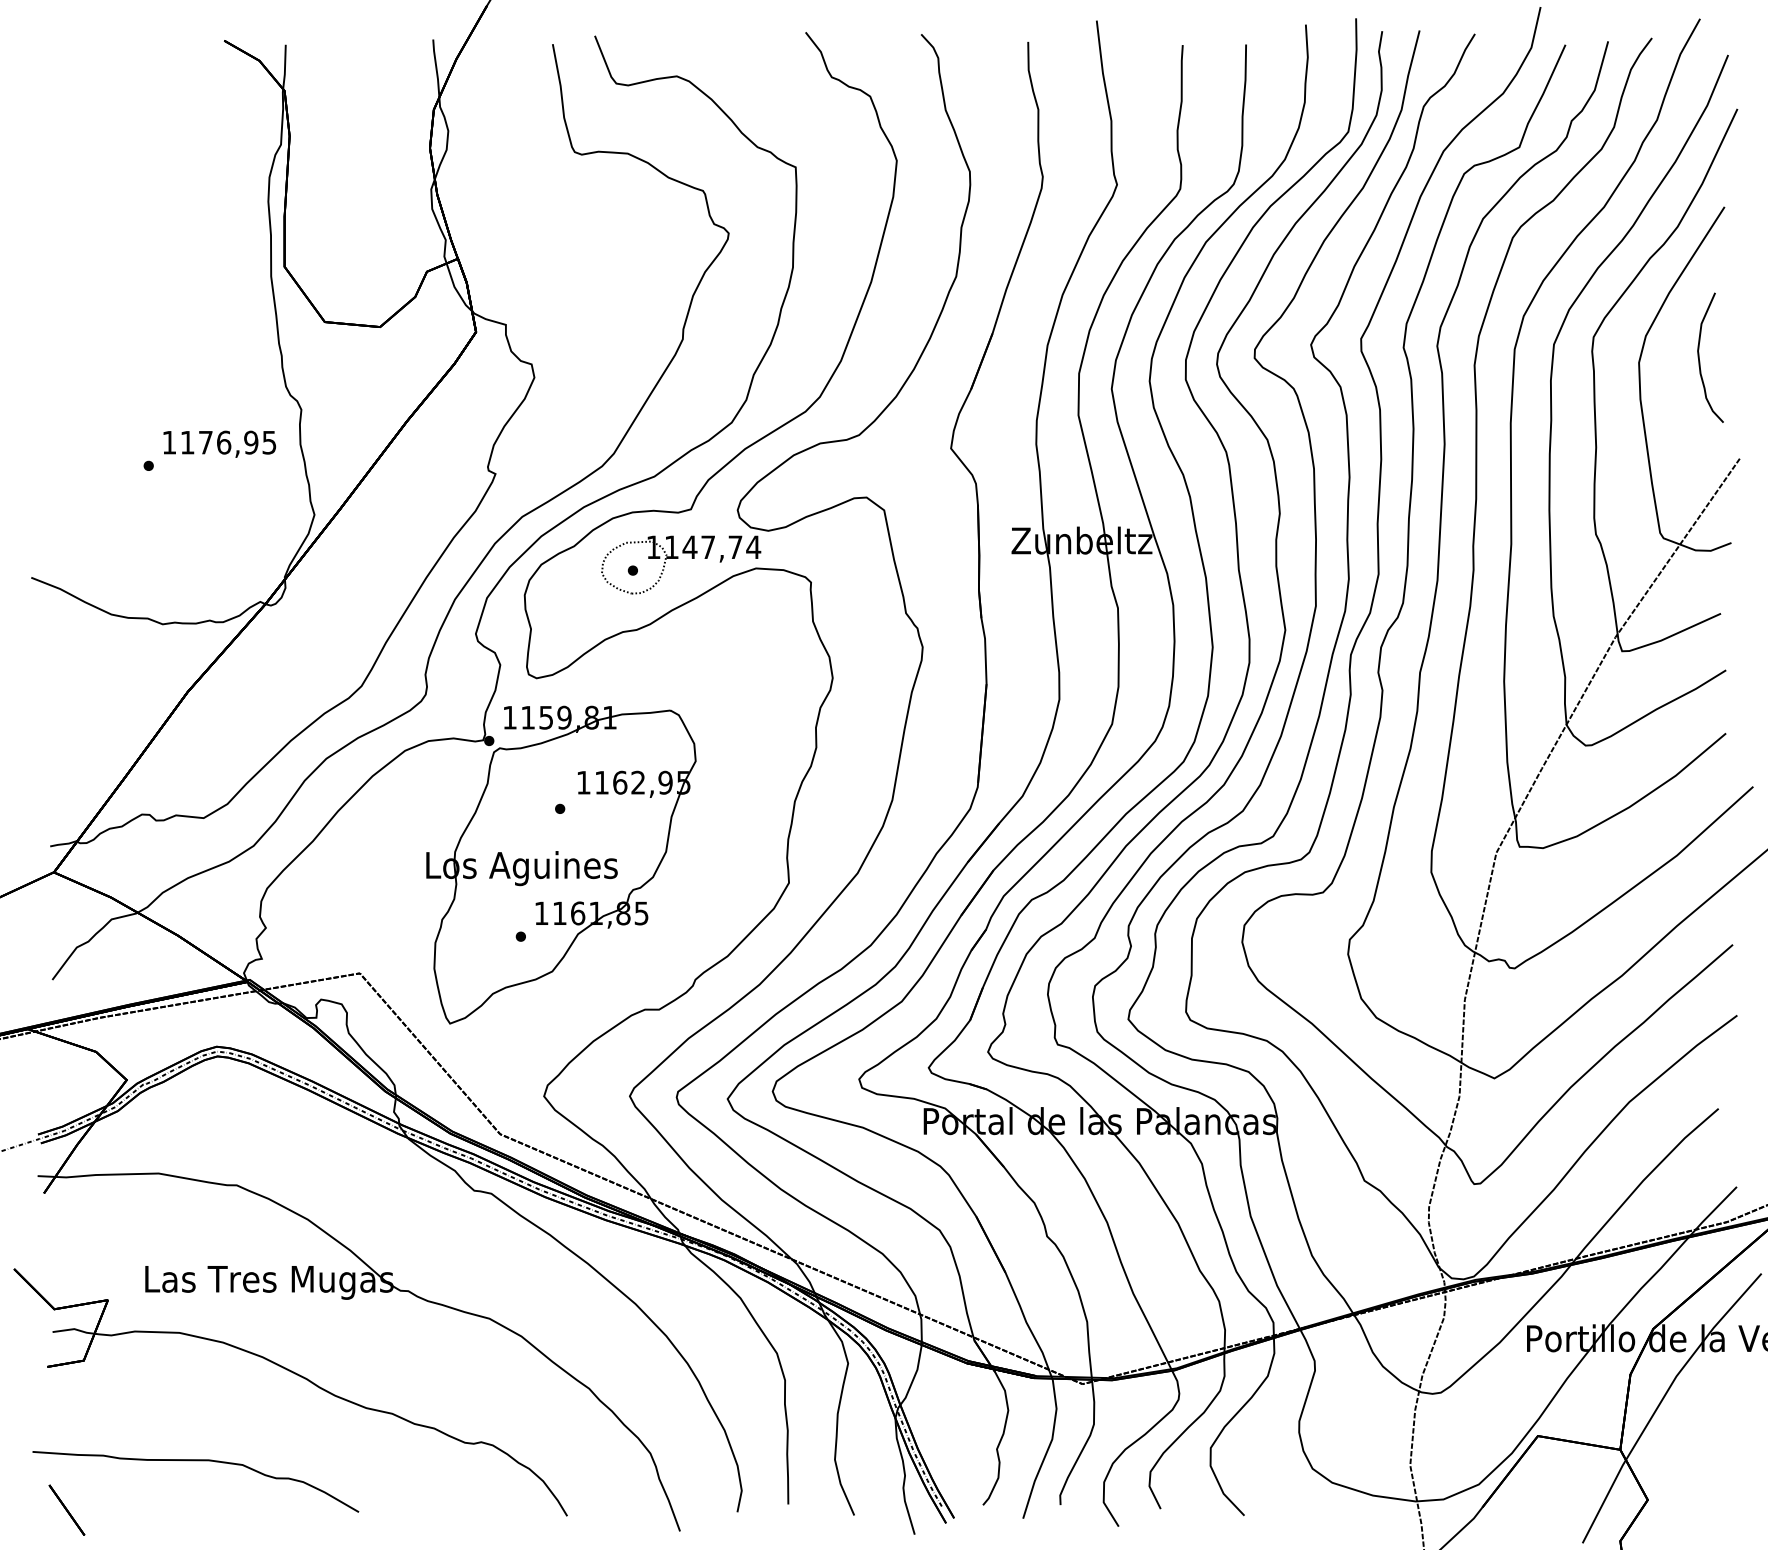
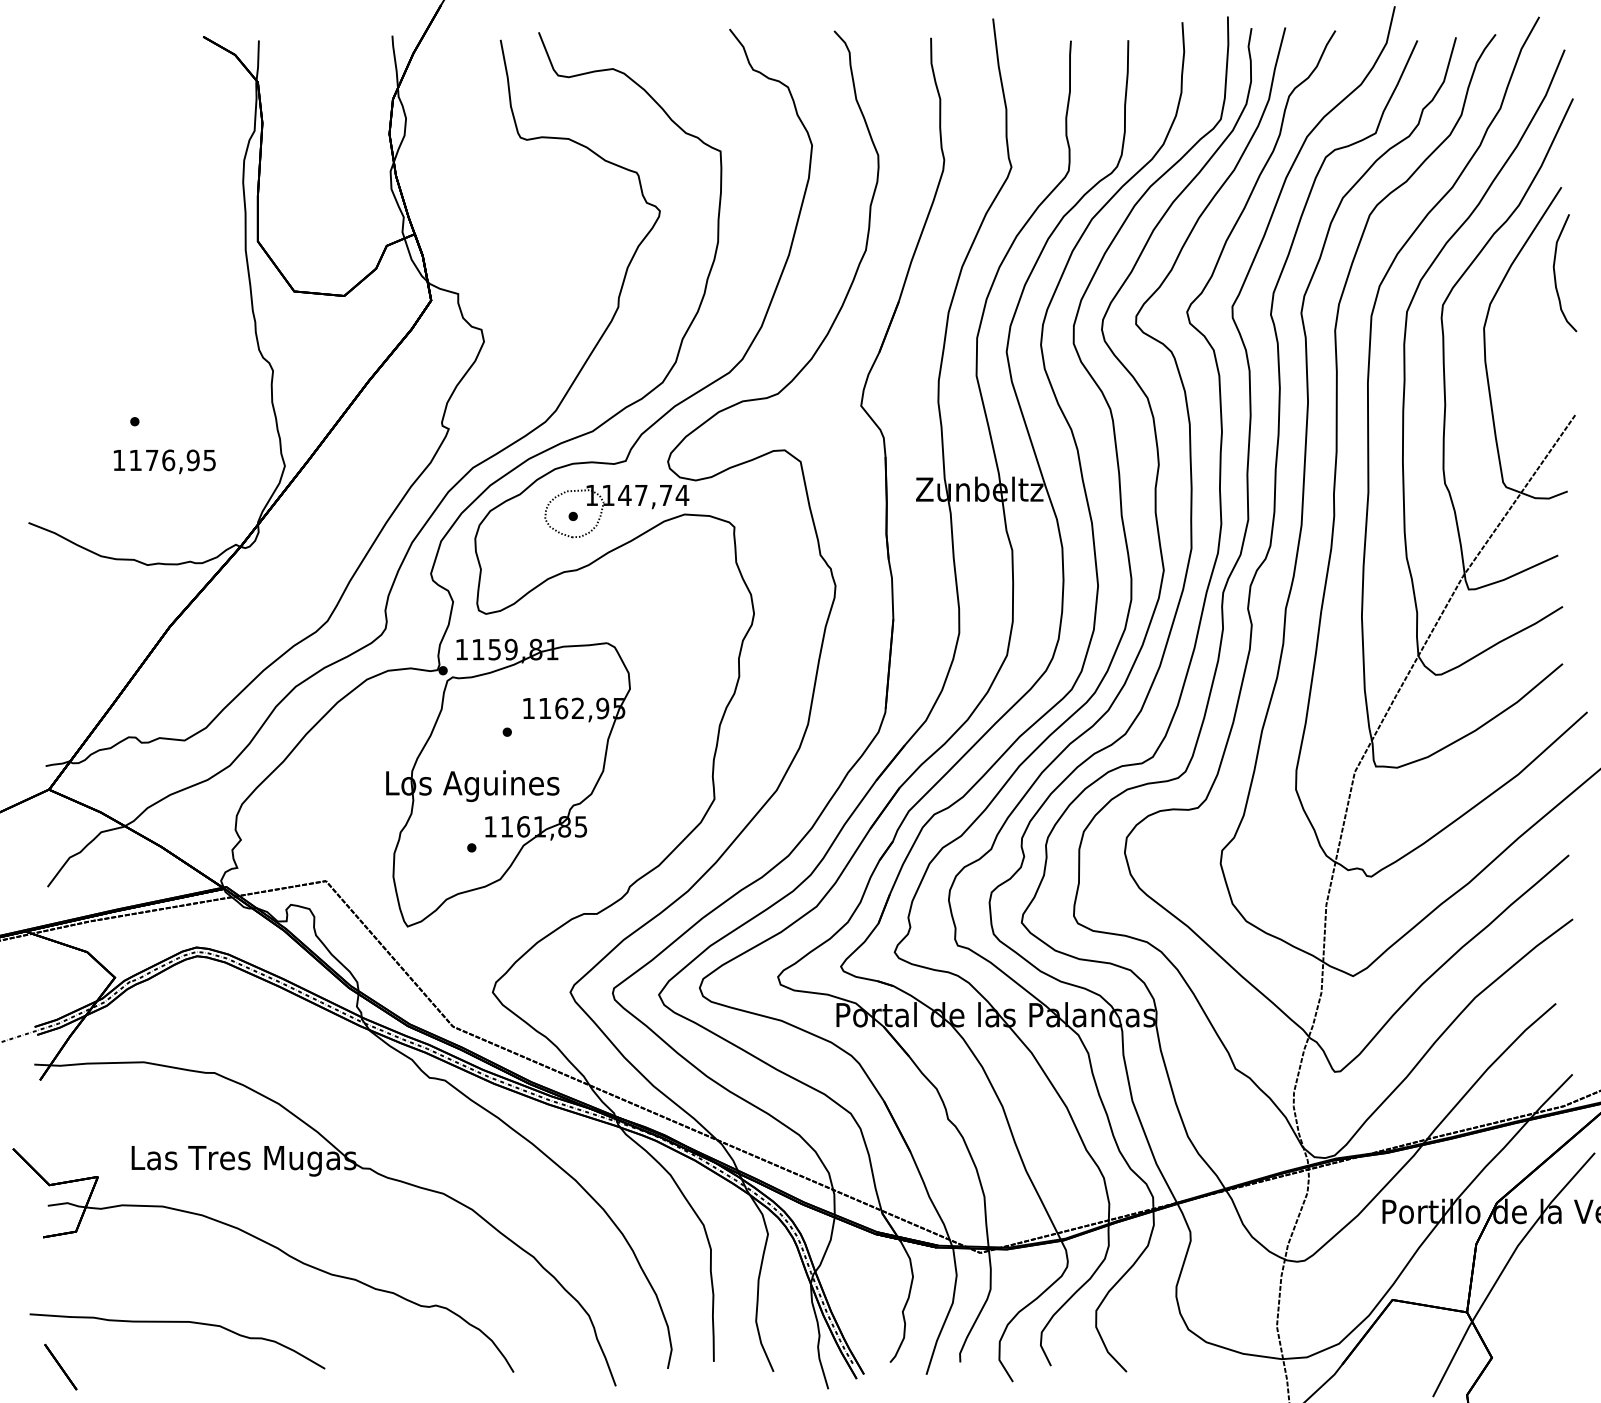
curve: (1700, 361) -> (1555, 276), moved
text: (219, 443) -> (164, 461), moved

